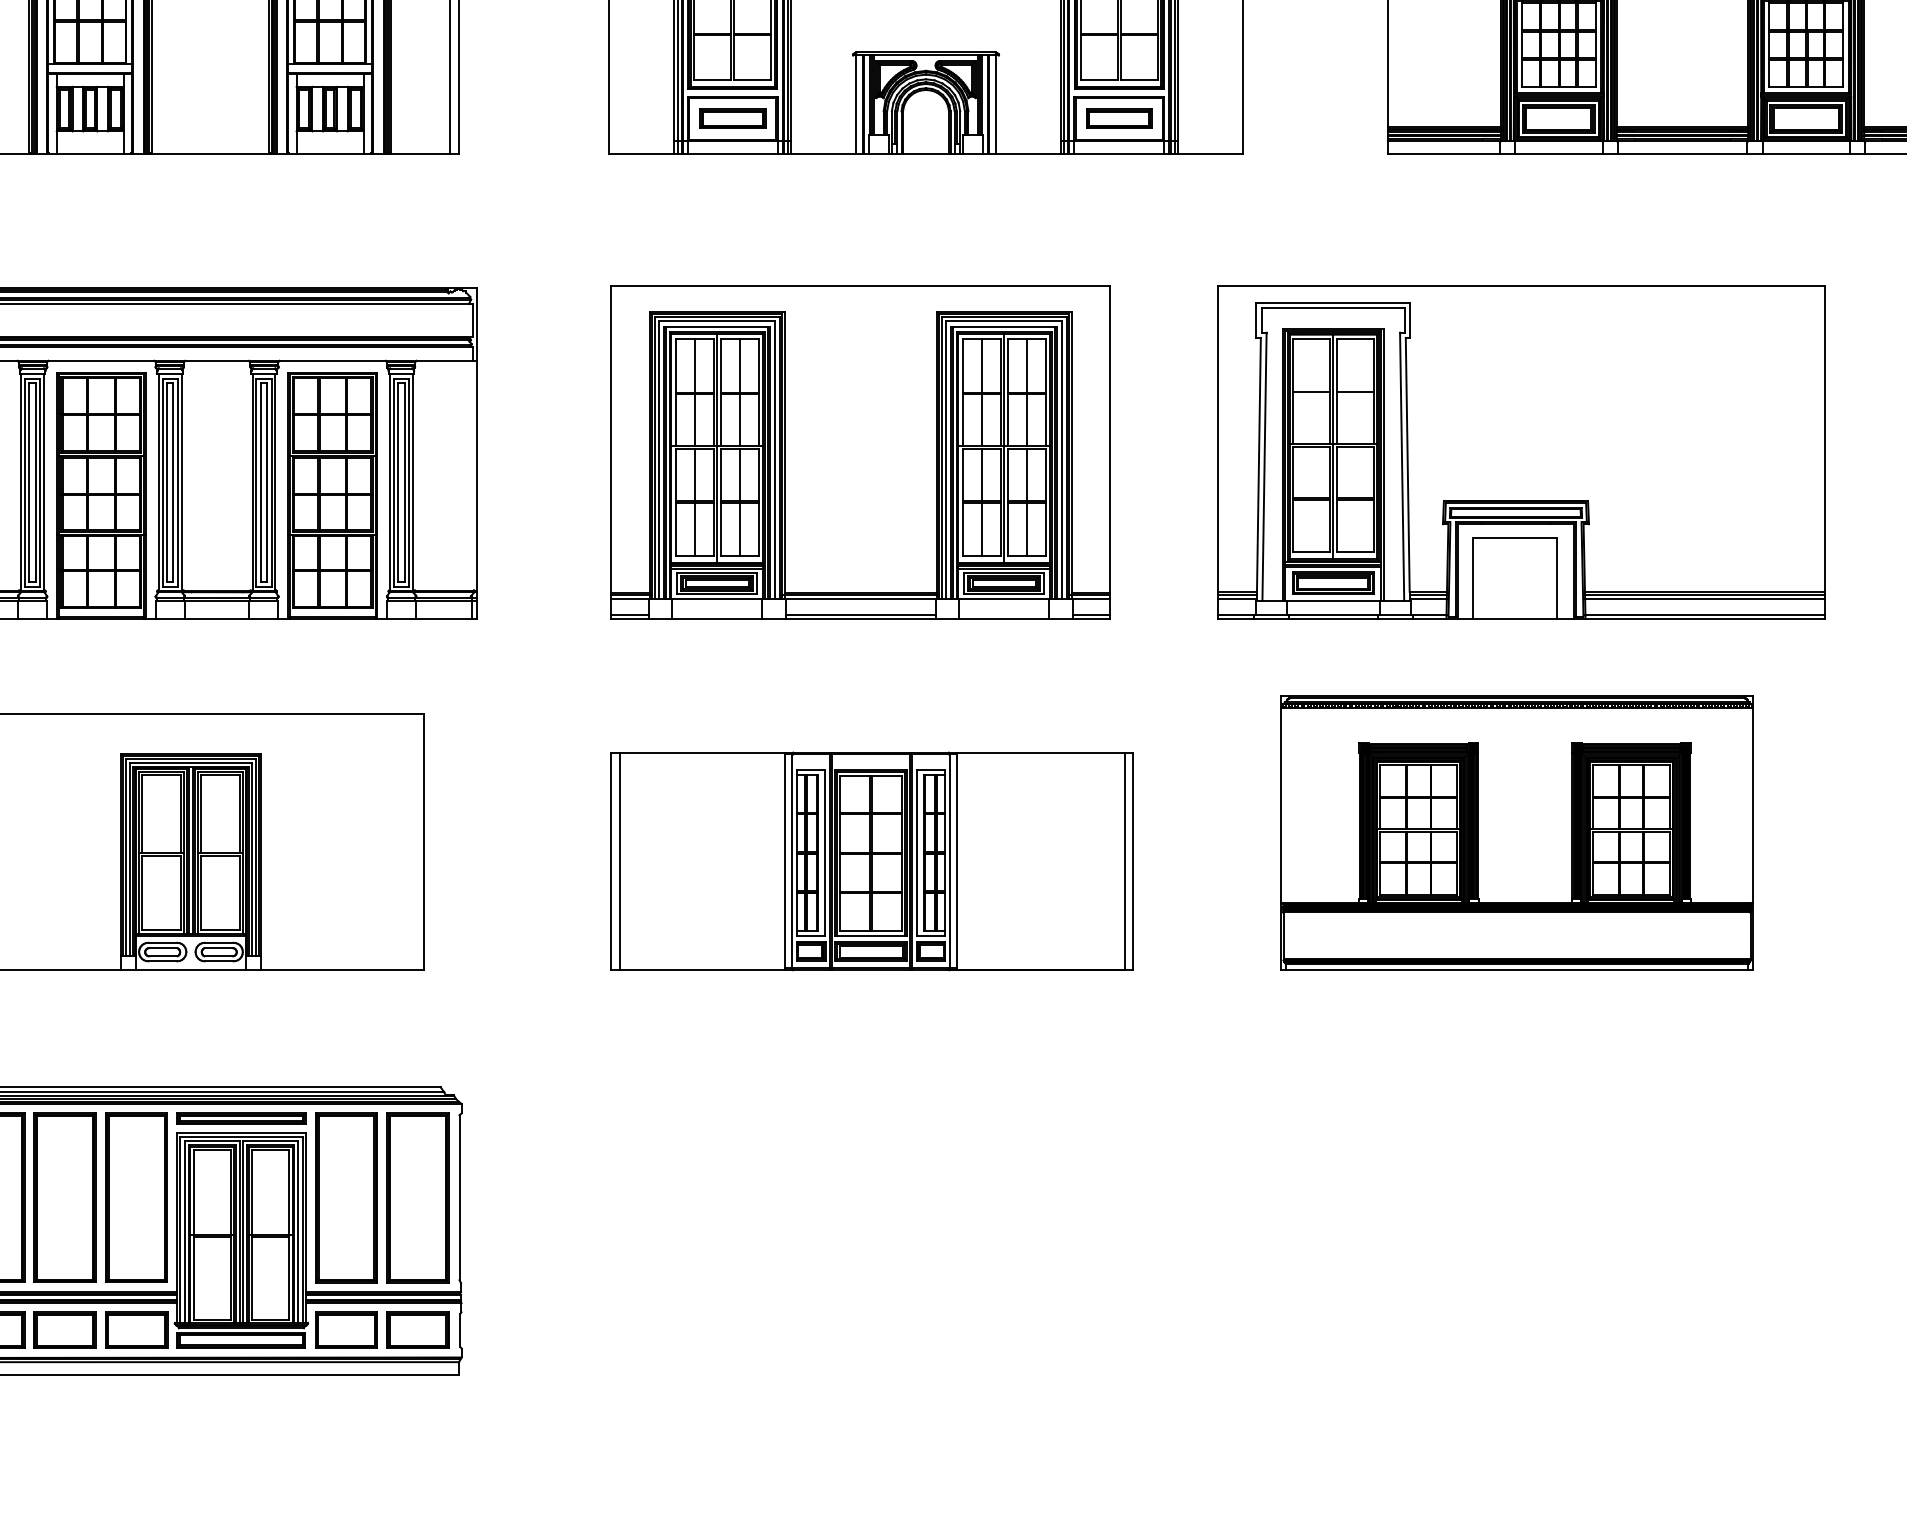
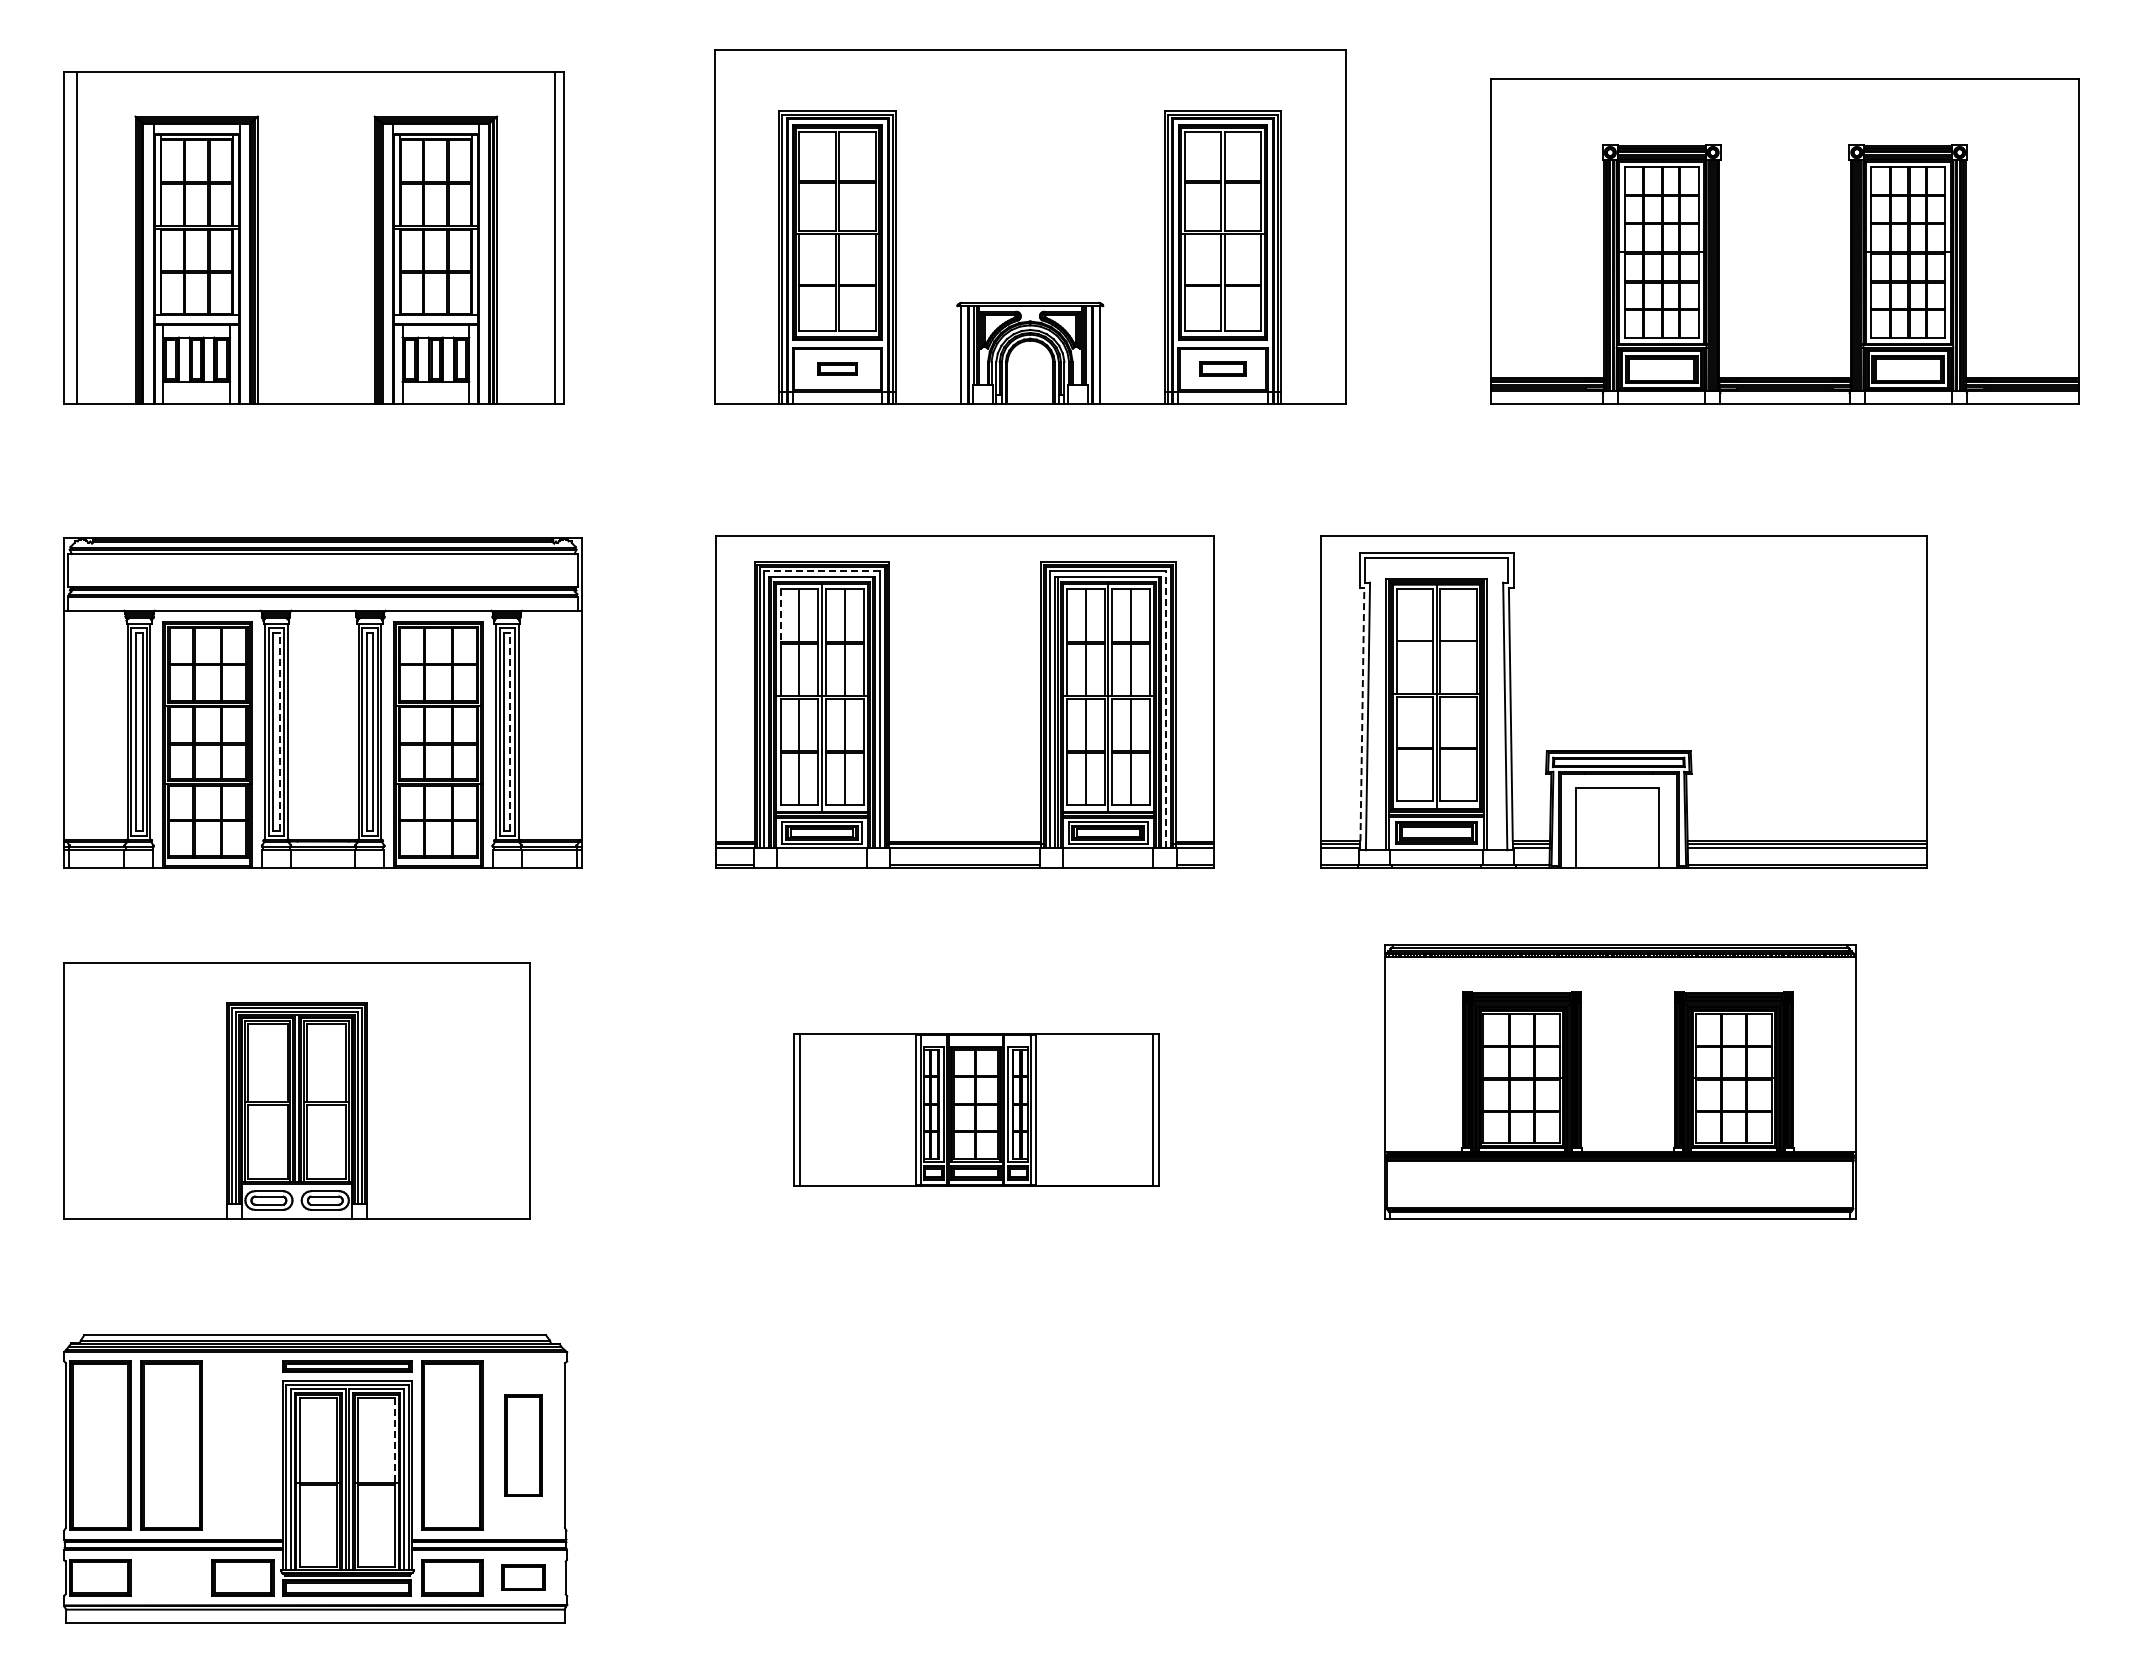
part: (732, 117) -> (837, 368), size x0.6
part: (1118, 117) -> (1222, 368), size x0.7
line: (717, 321) -> (822, 571), solid -> dashed
line: (675, 365) -> (780, 615), solid -> dashed
line: (1062, 459) -> (1166, 709), solid -> dashed
line: (1259, 464) -> (1362, 714), solid -> dashed
line: (173, 482) -> (279, 732), solid -> dashed
line: (404, 482) -> (510, 732), solid -> dashed
part: (872, 860) -> (976, 1109), size x0.7
line: (288, 1193) -> (394, 1441), solid -> dashed
part: (136, 1197) -> (242, 1445), removed
part: (417, 1197) -> (523, 1445), size x0.6
part: (65, 1329) -> (171, 1577), removed
part: (417, 1329) -> (523, 1577), size x0.7

